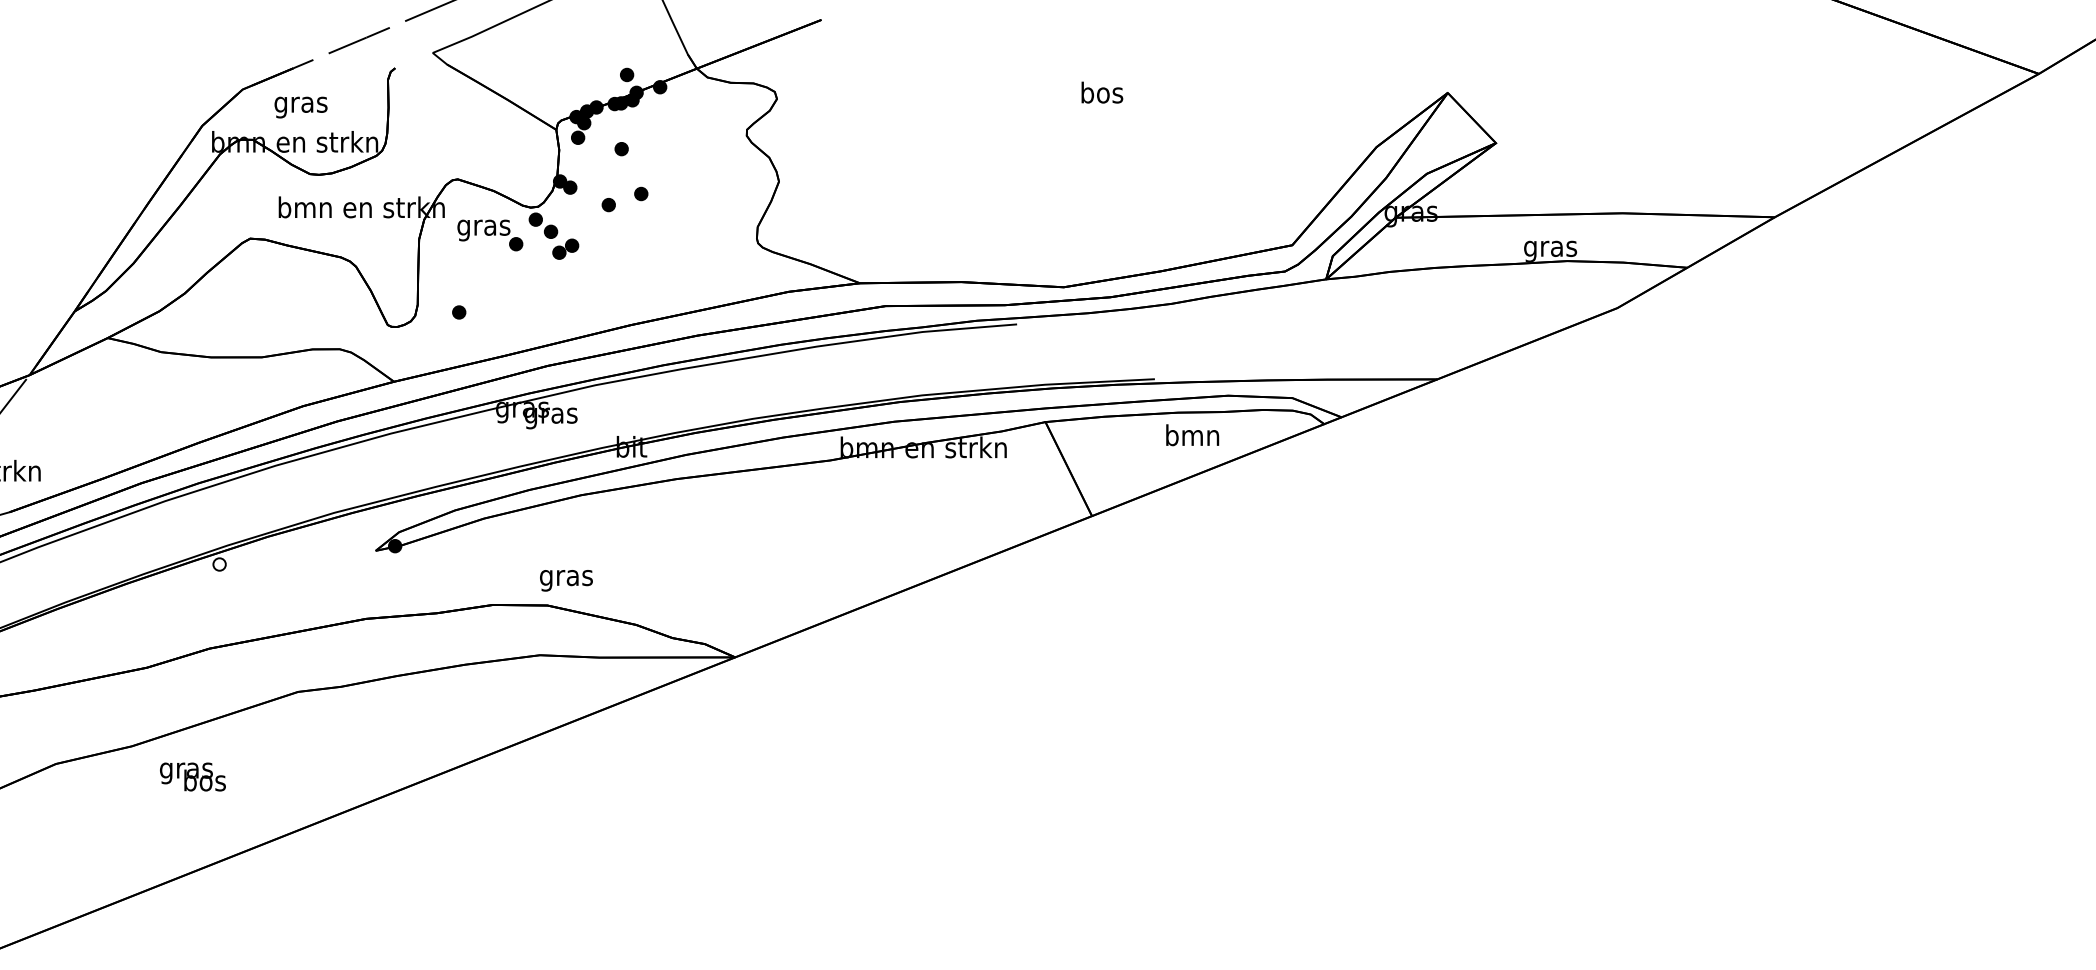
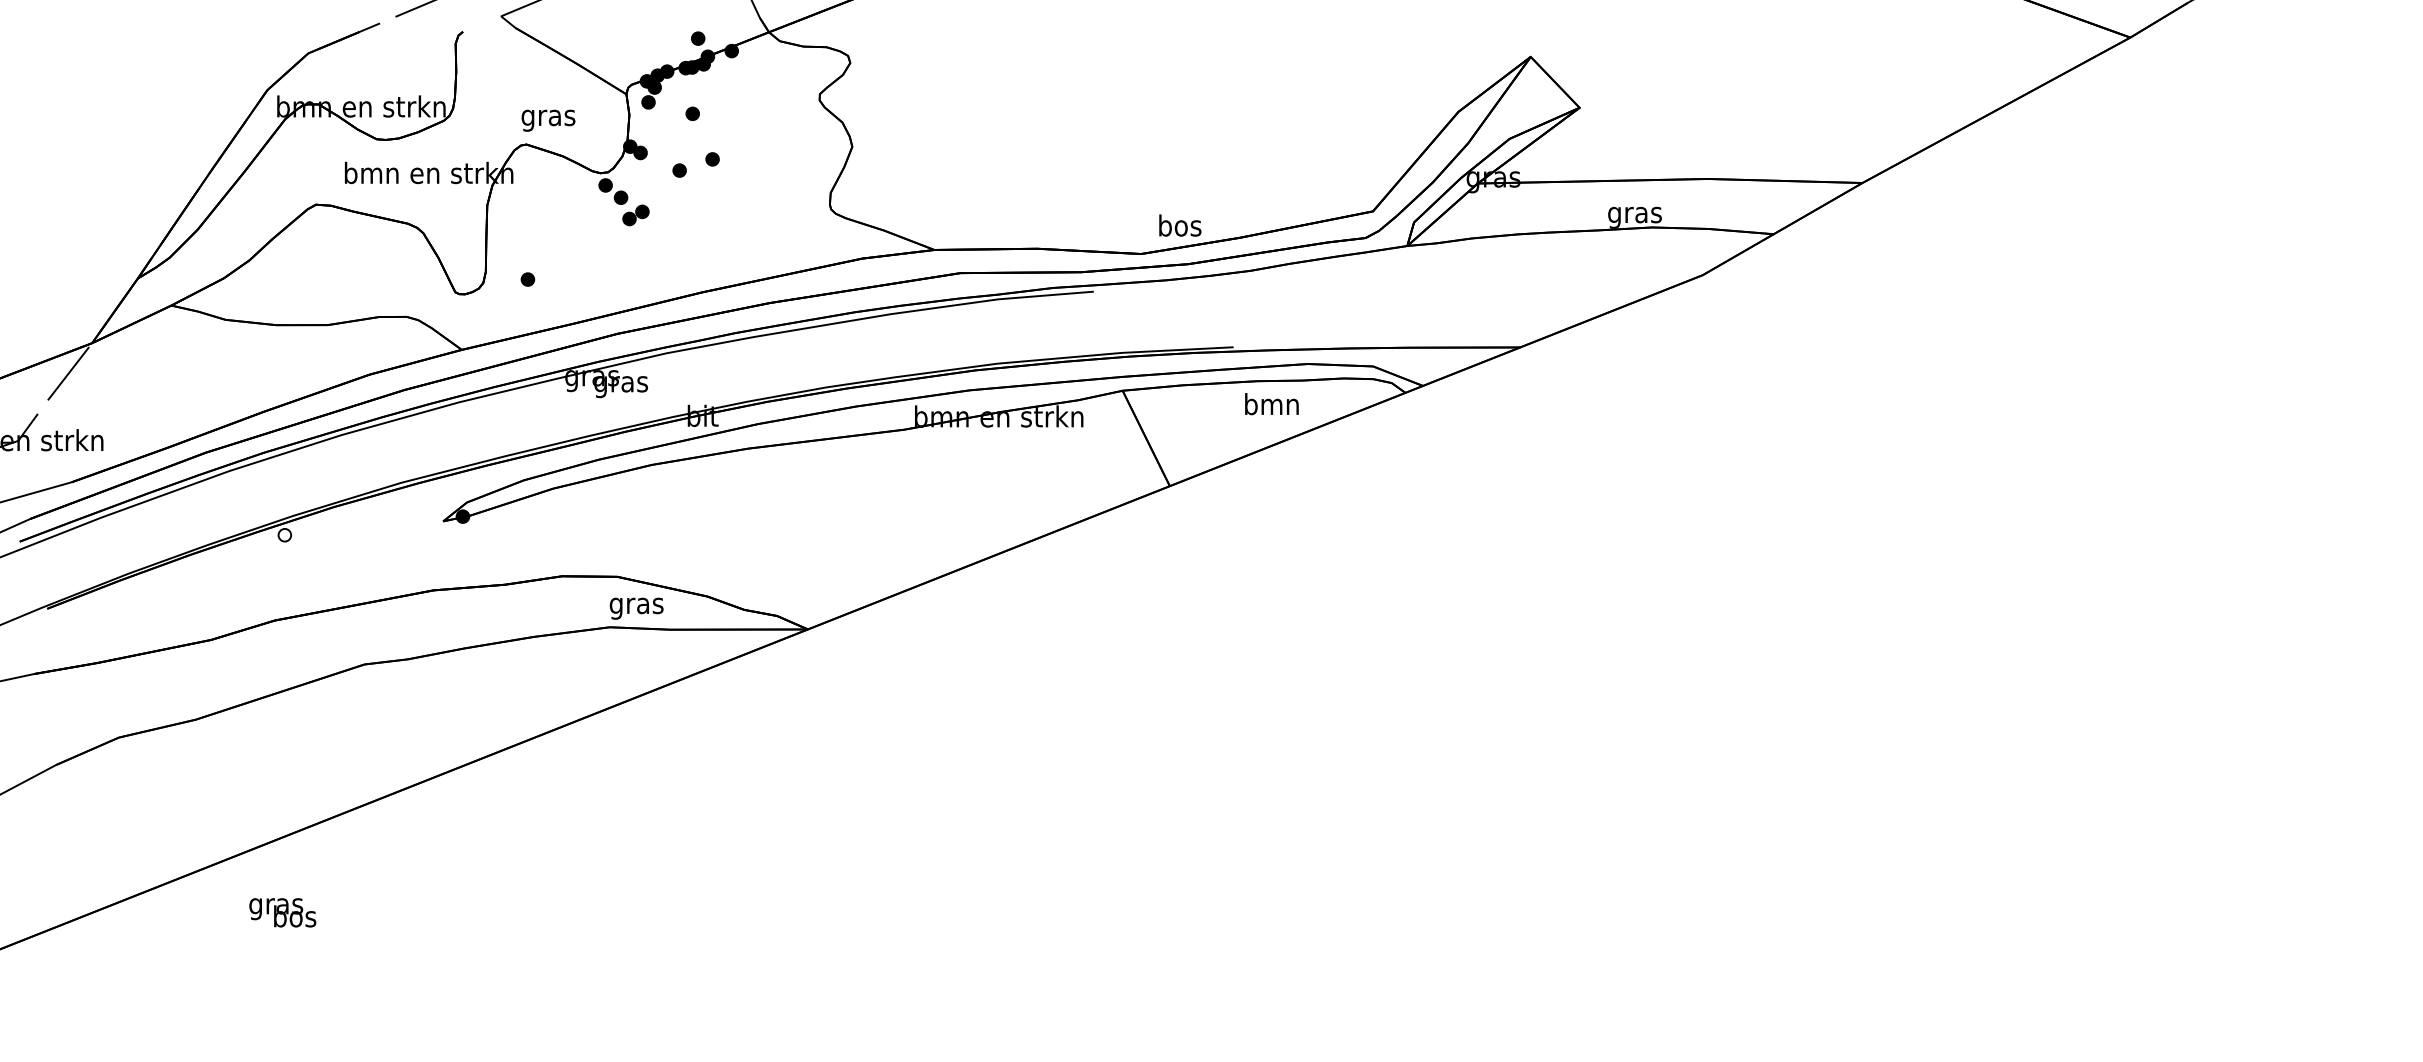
text: (1102, 92) -> (1180, 225), moved
text: (301, 107) -> (548, 120), moved
part: (490, 235) -> (559, 201), removed
text: (566, 580) -> (636, 608), moved
text: (192, 776) -> (282, 912), moved

